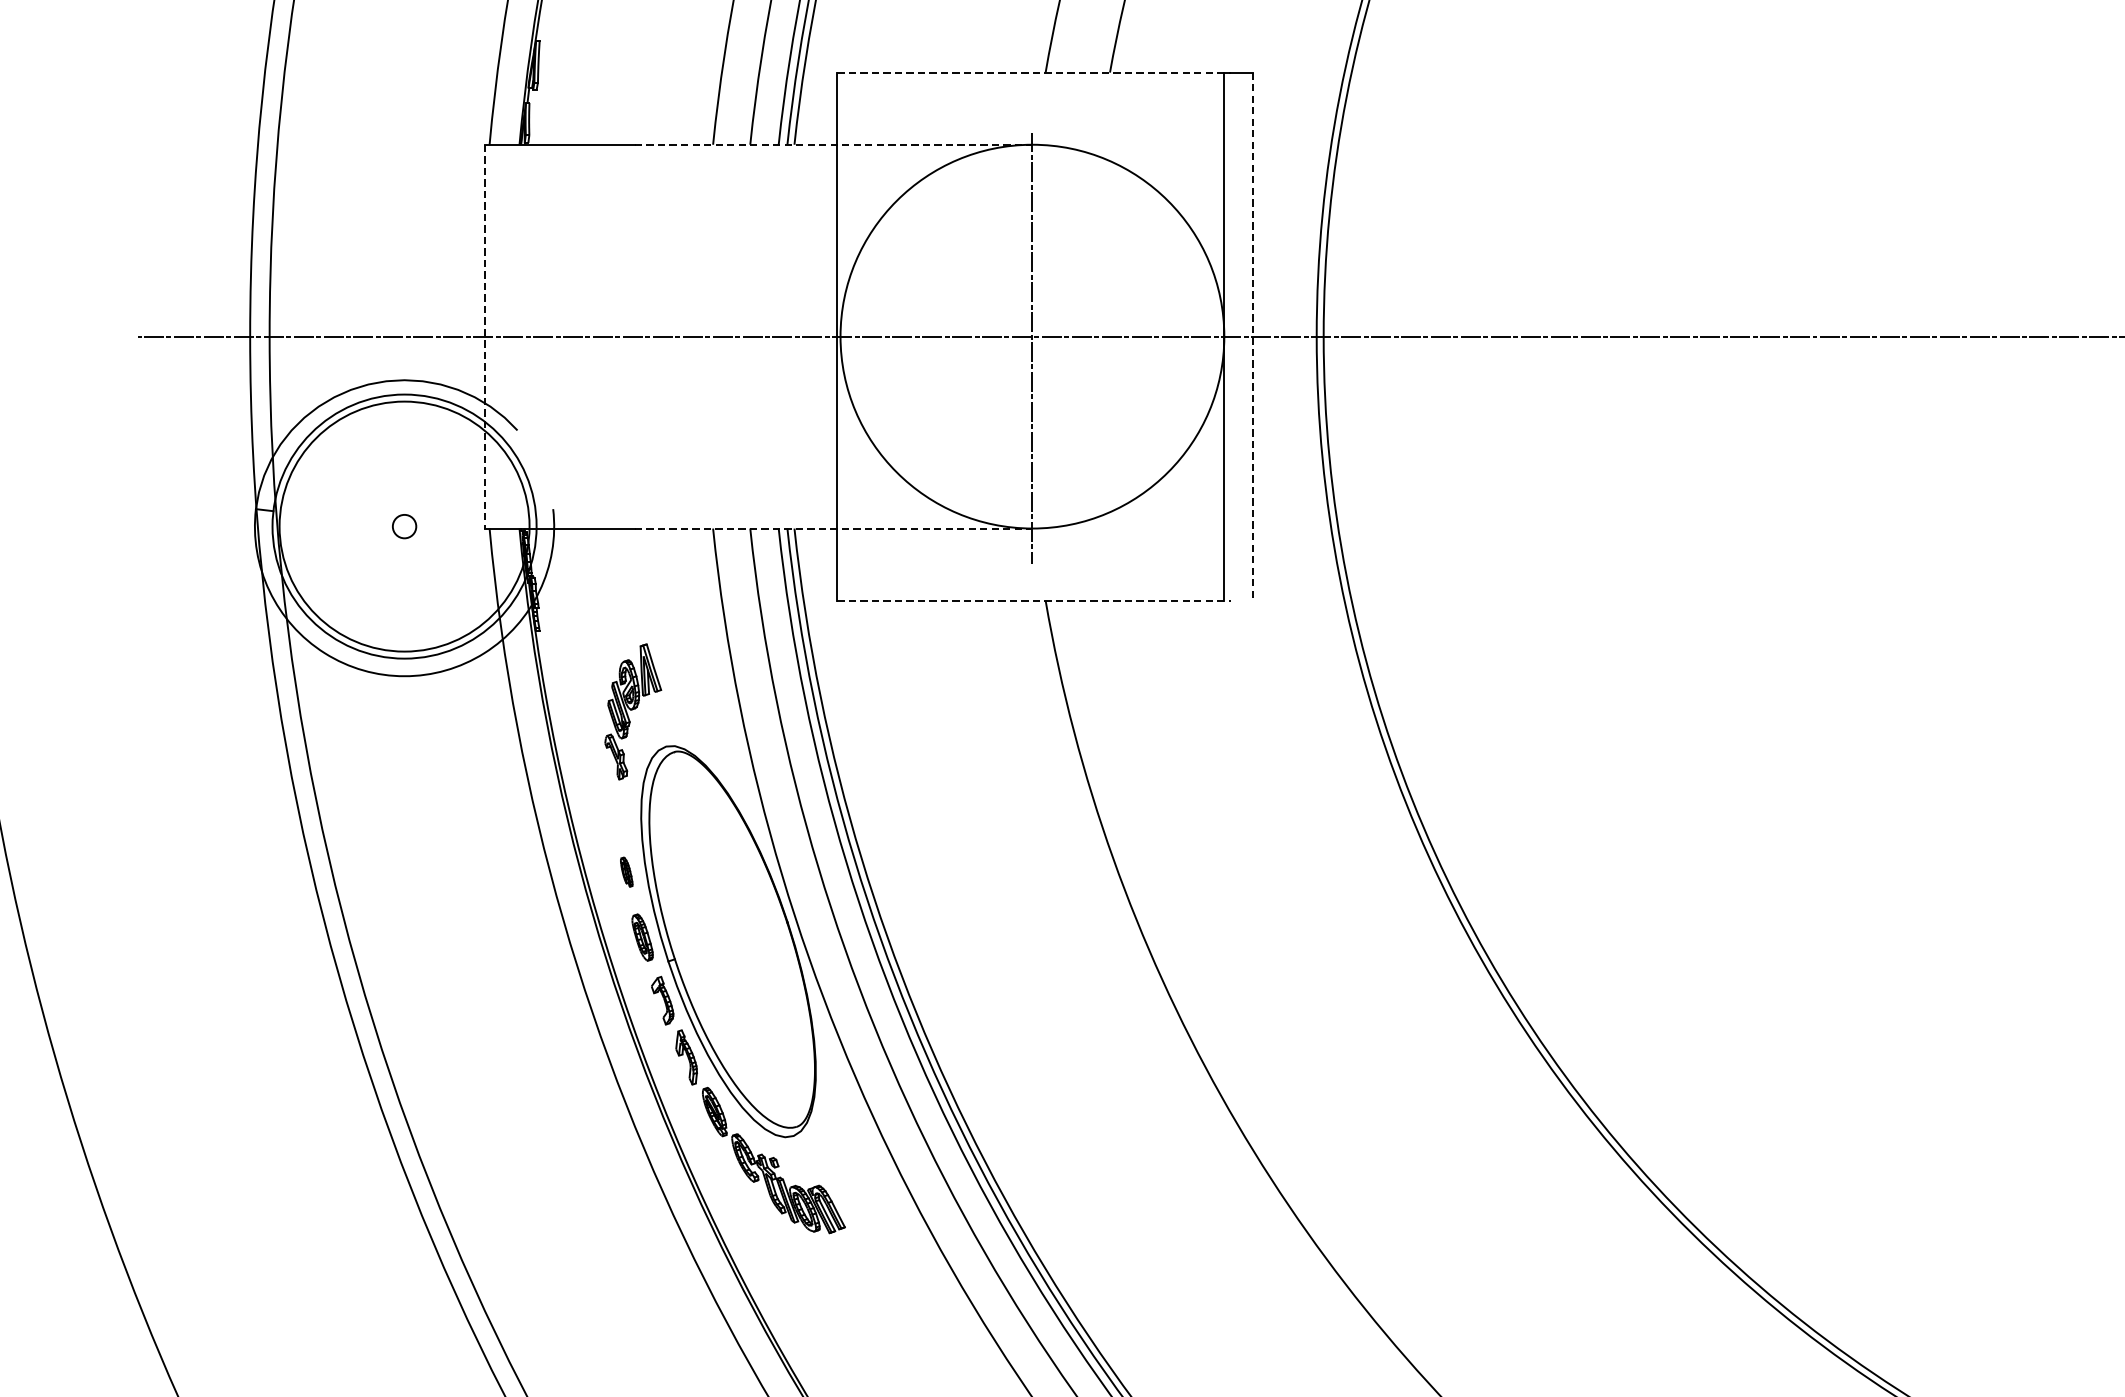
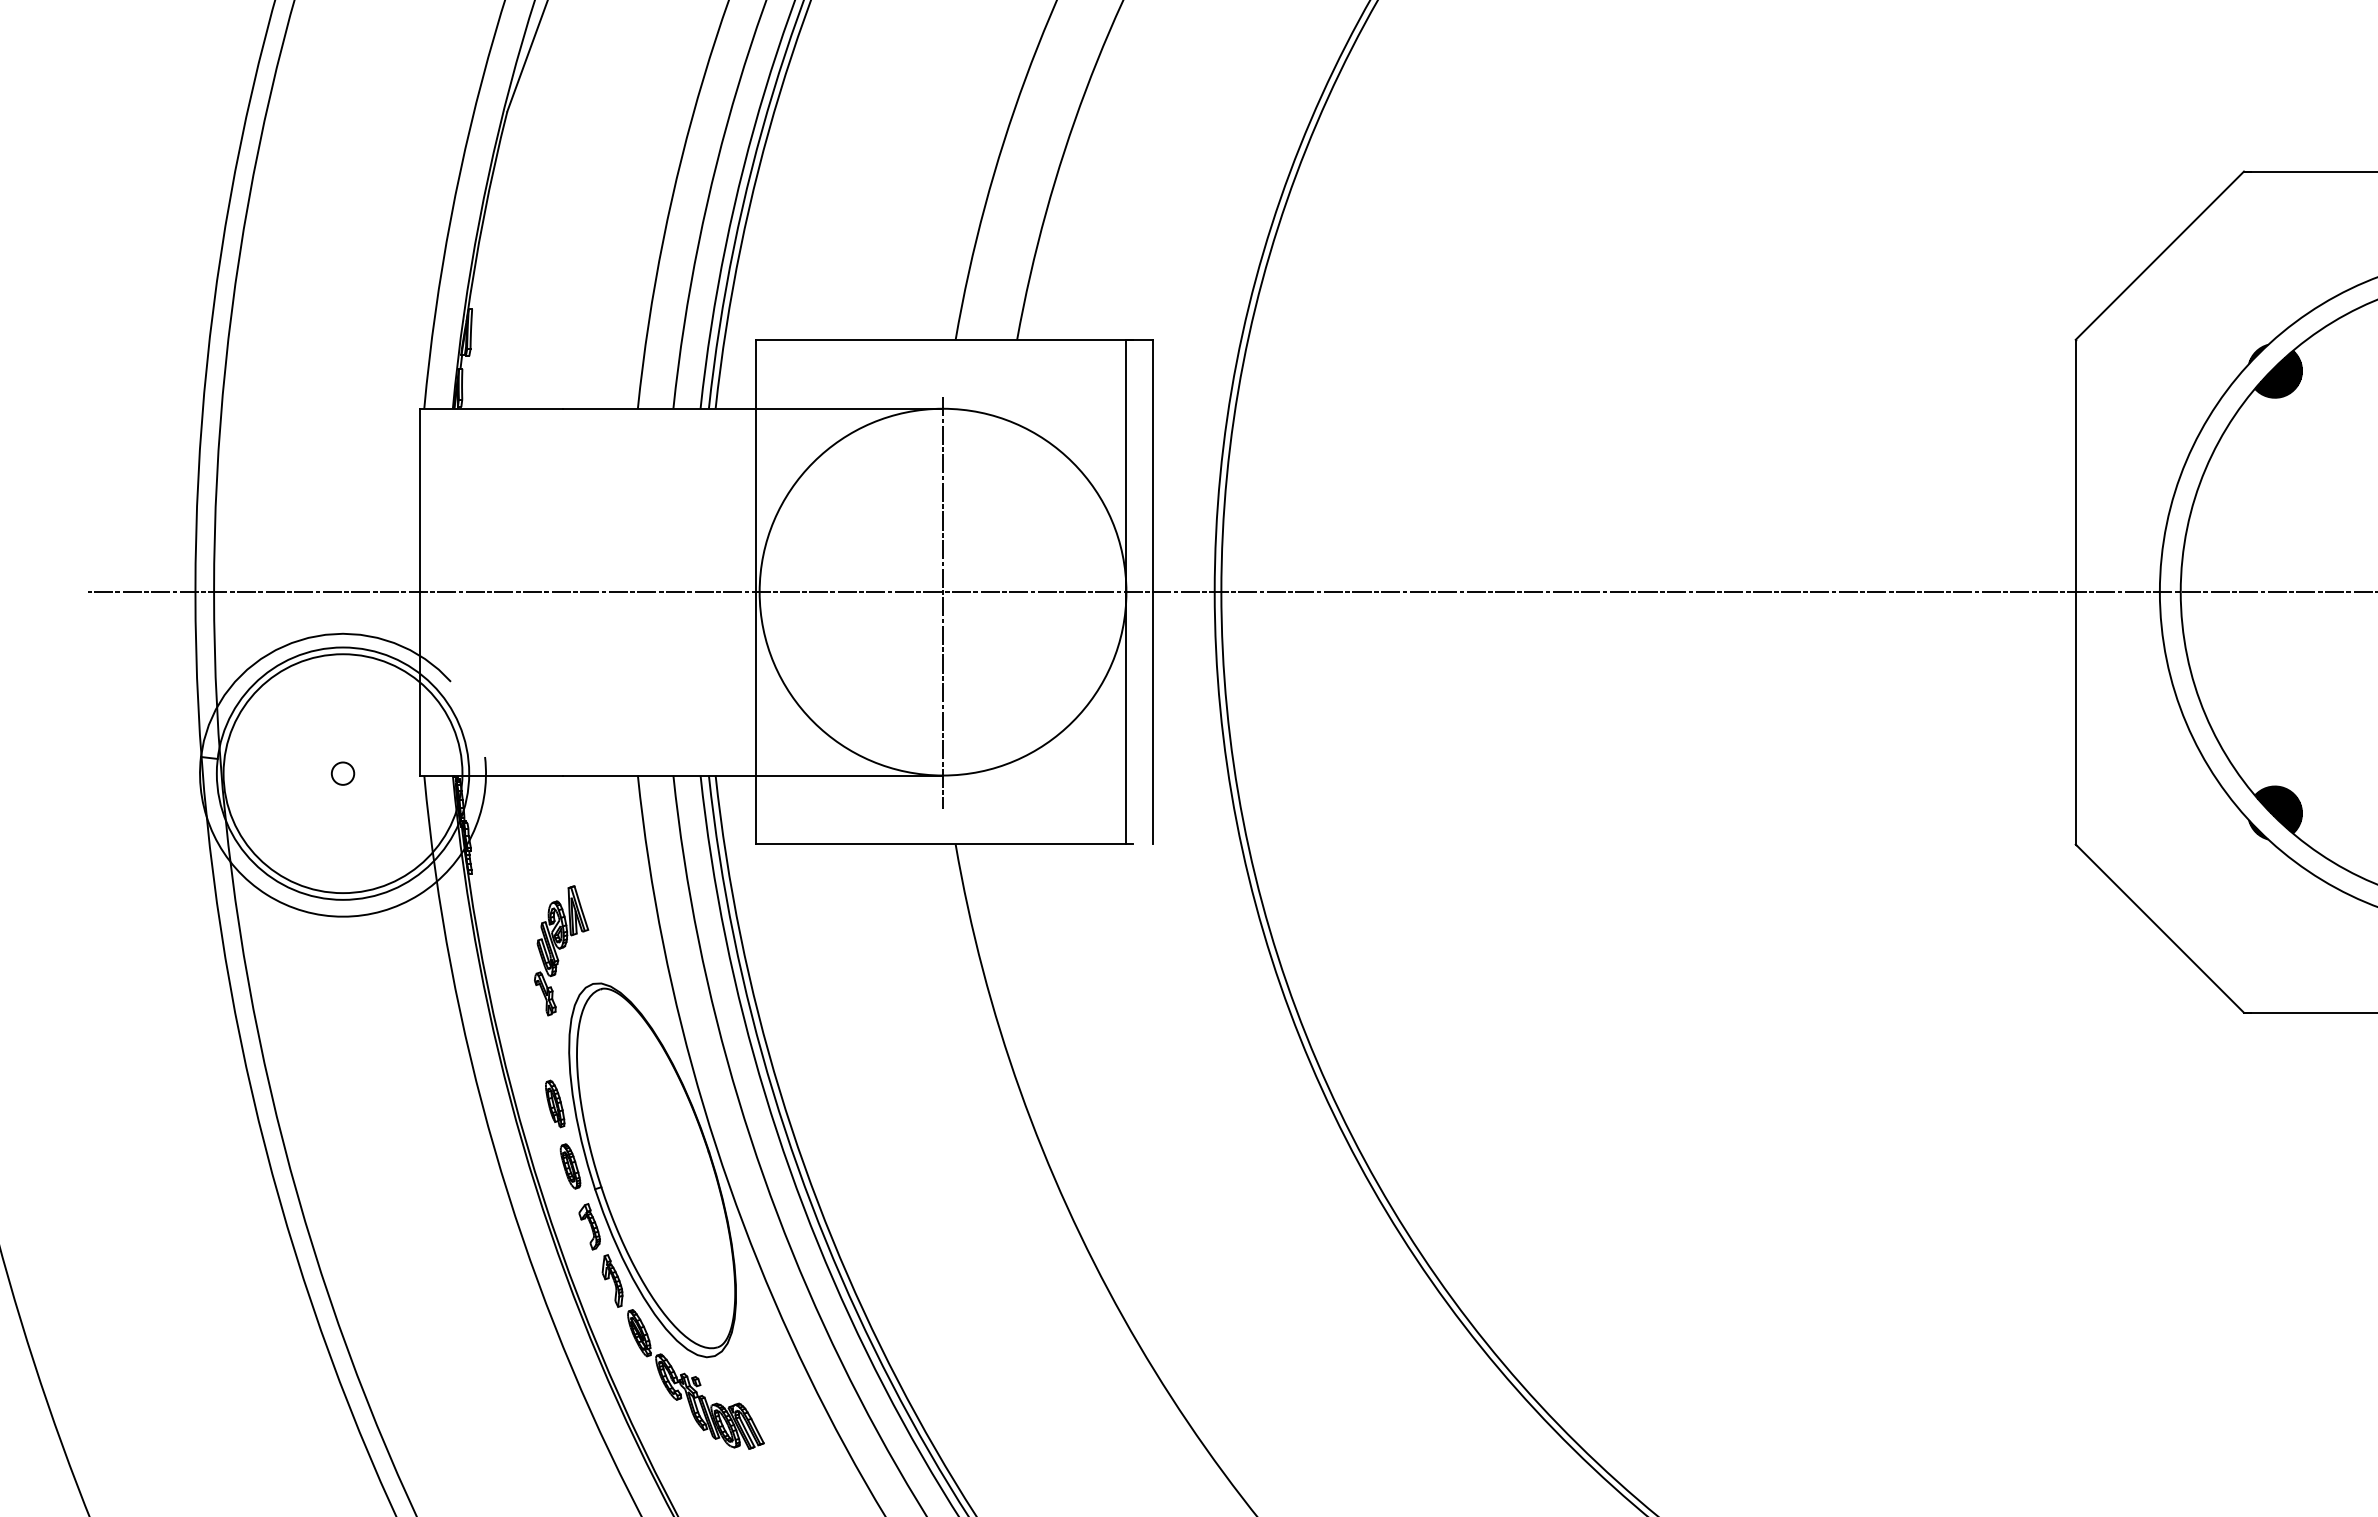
line: (1035, 72) -> (945, 339), dashed -> solid
line: (834, 144) -> (753, 408), dashed -> solid
line: (484, 337) -> (419, 592), dashed -> solid
line: (1252, 337) -> (1153, 592), dashed -> solid
line: (834, 528) -> (753, 775), dashed -> solid
line: (1035, 600) -> (945, 844), dashed -> solid
part: (626, 871) -> (555, 1103), size x1.67

